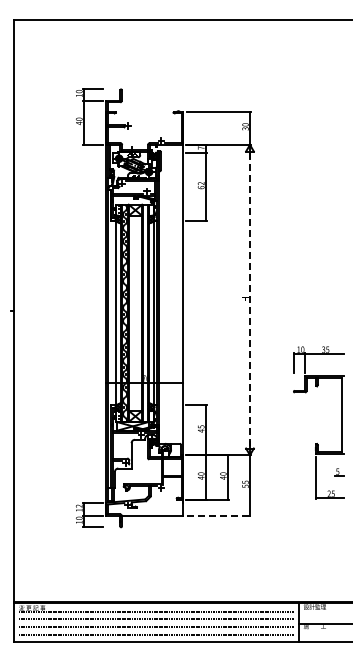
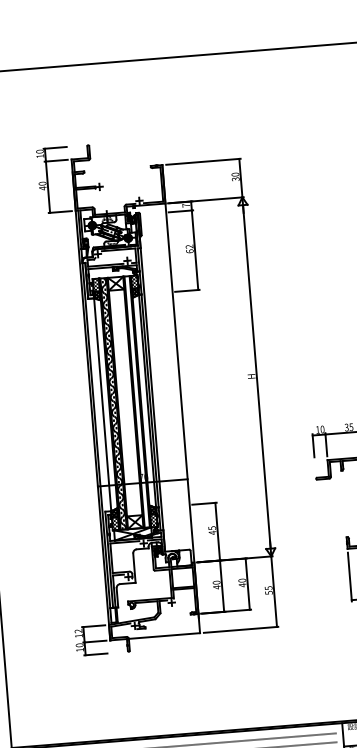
line: (249, 300) -> (256, 377), dashed -> solid
line: (219, 516) -> (241, 630), dashed -> solid

